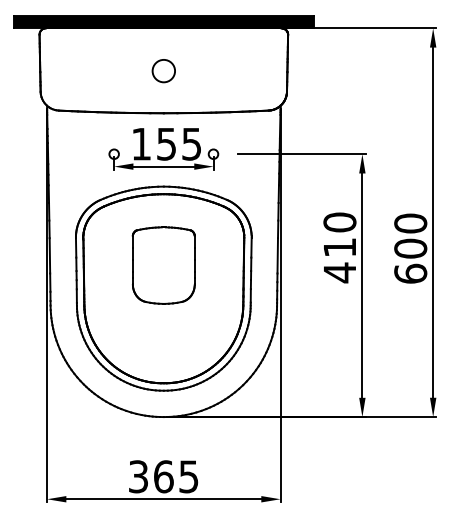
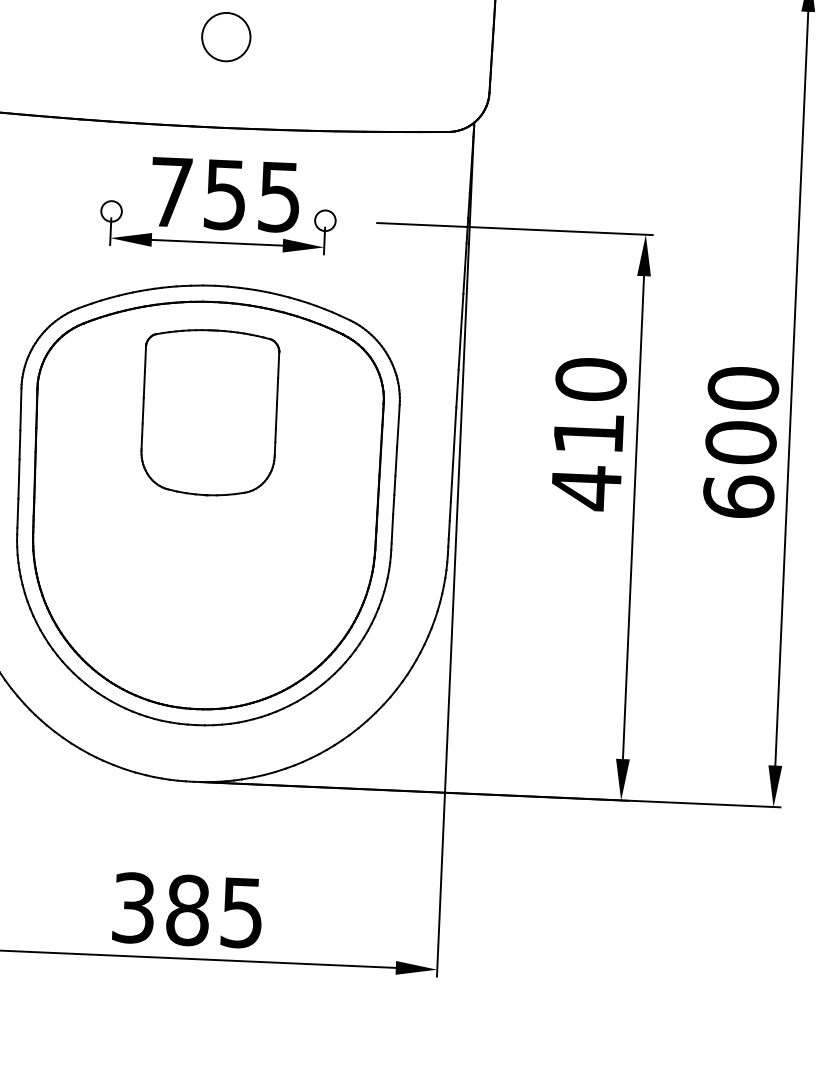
text: (141, 144) -> (171, 193), 155 -> 755
part: (163, 265) -> (209, 412), moved
text: (163, 476) -> (187, 909), 365 -> 385

